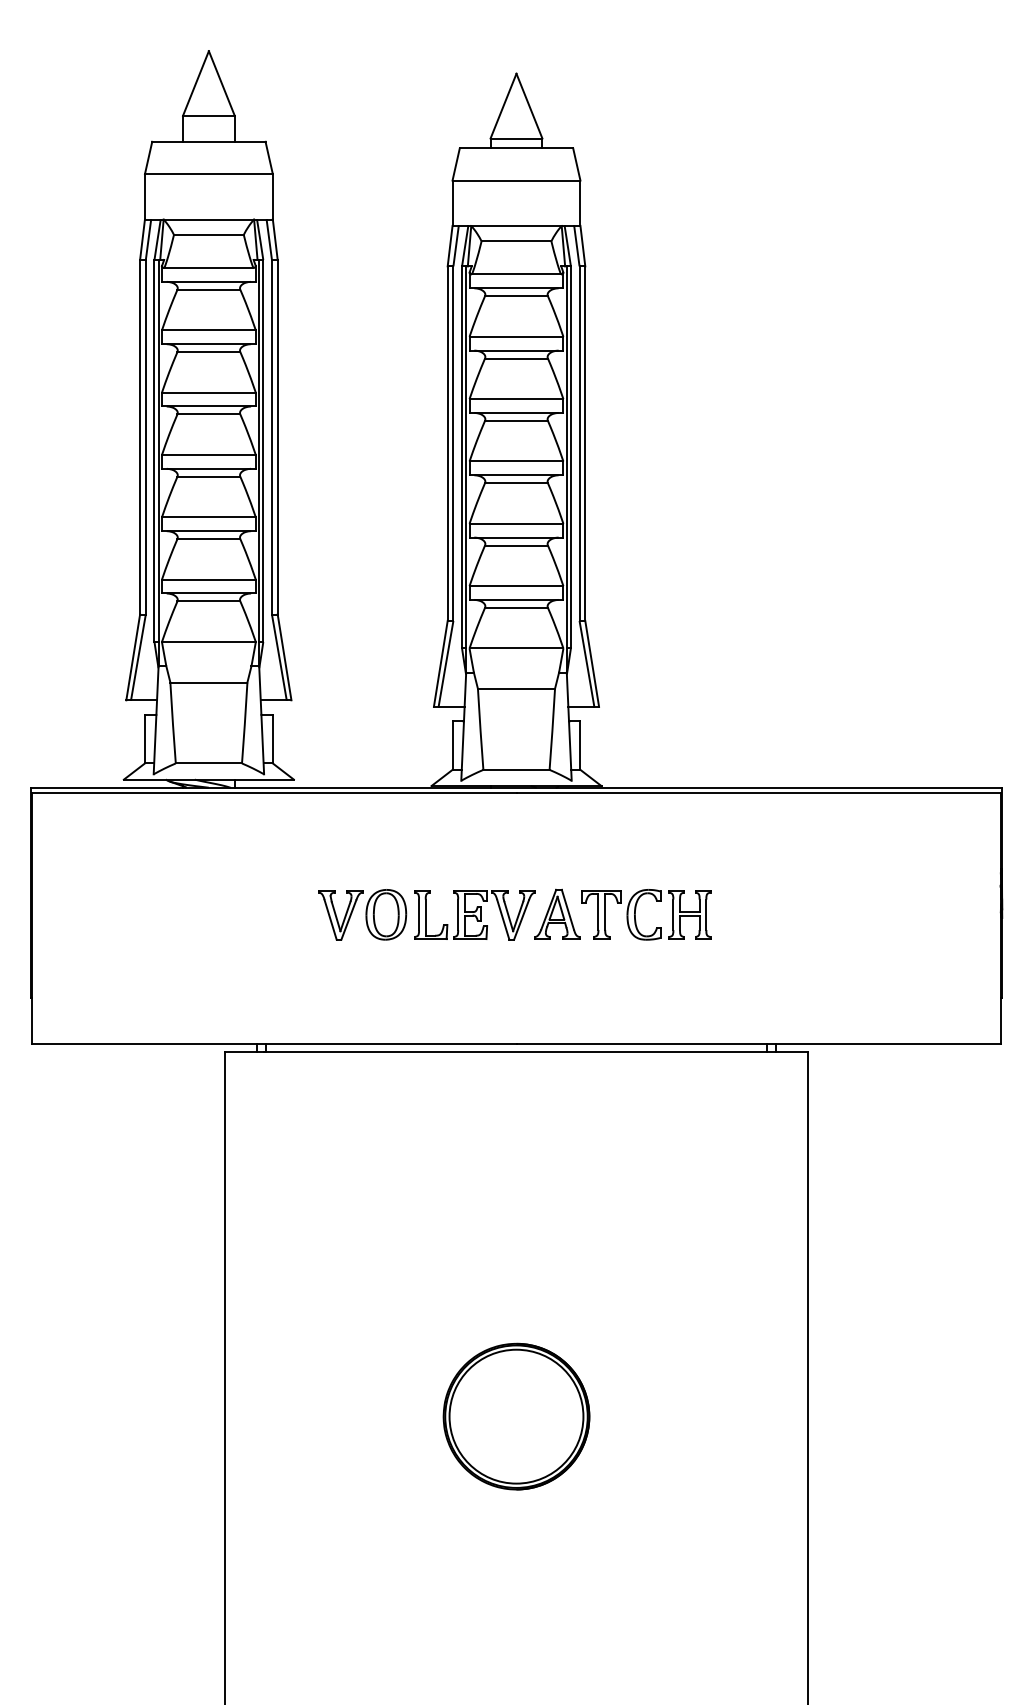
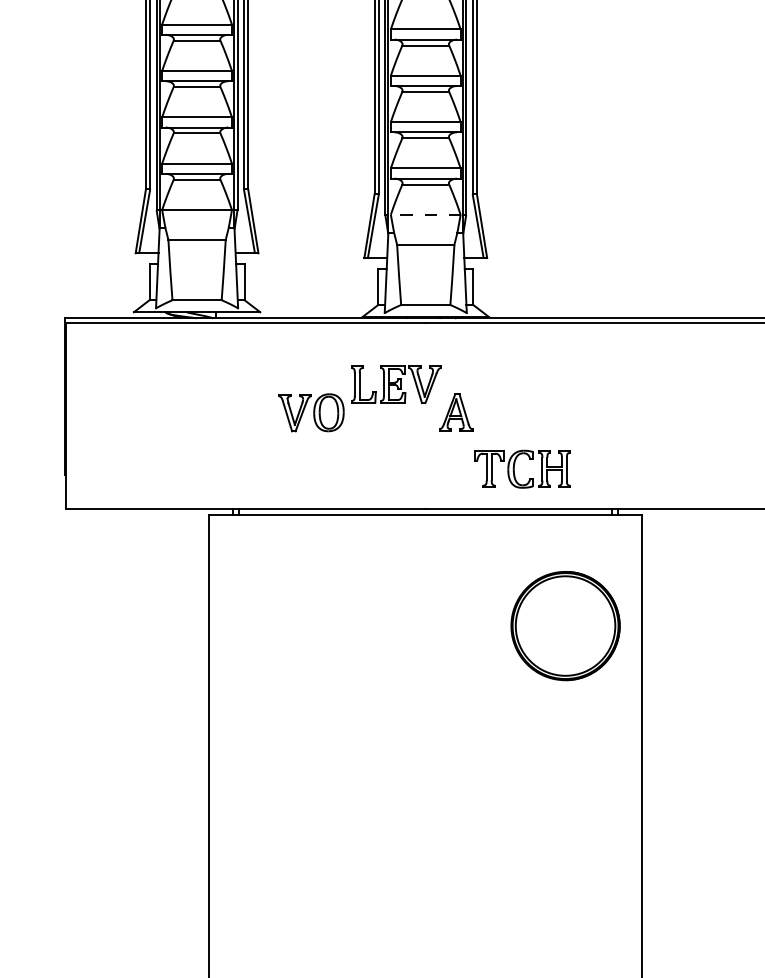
line: (516, 648) -> (425, 214), solid -> dashed
part: (635, 914) -> (514, 469), moved
part: (474, 915) -> (396, 385), moved
part: (516, 1416) -> (565, 625), moved

